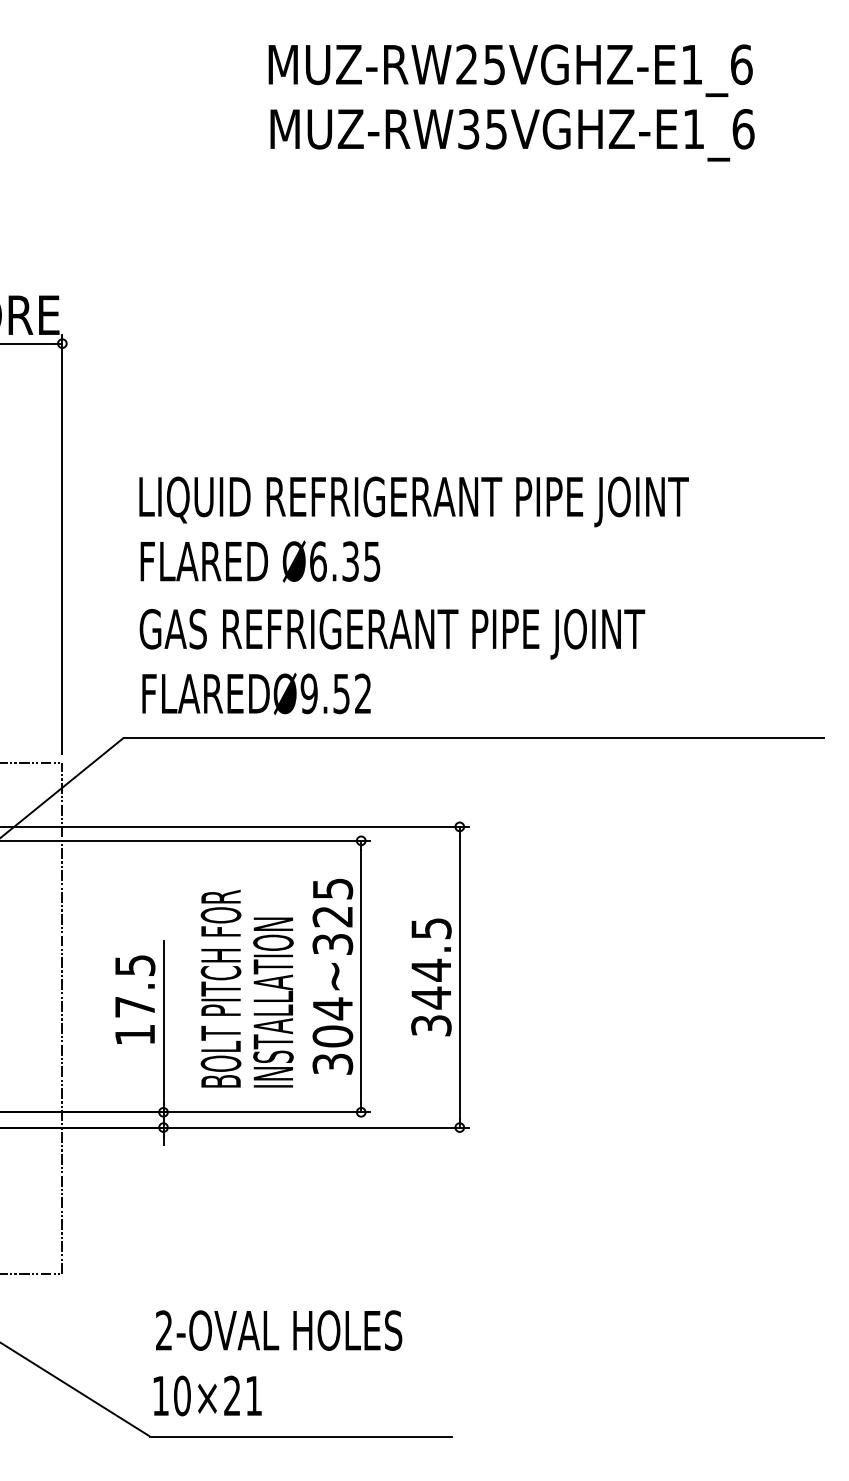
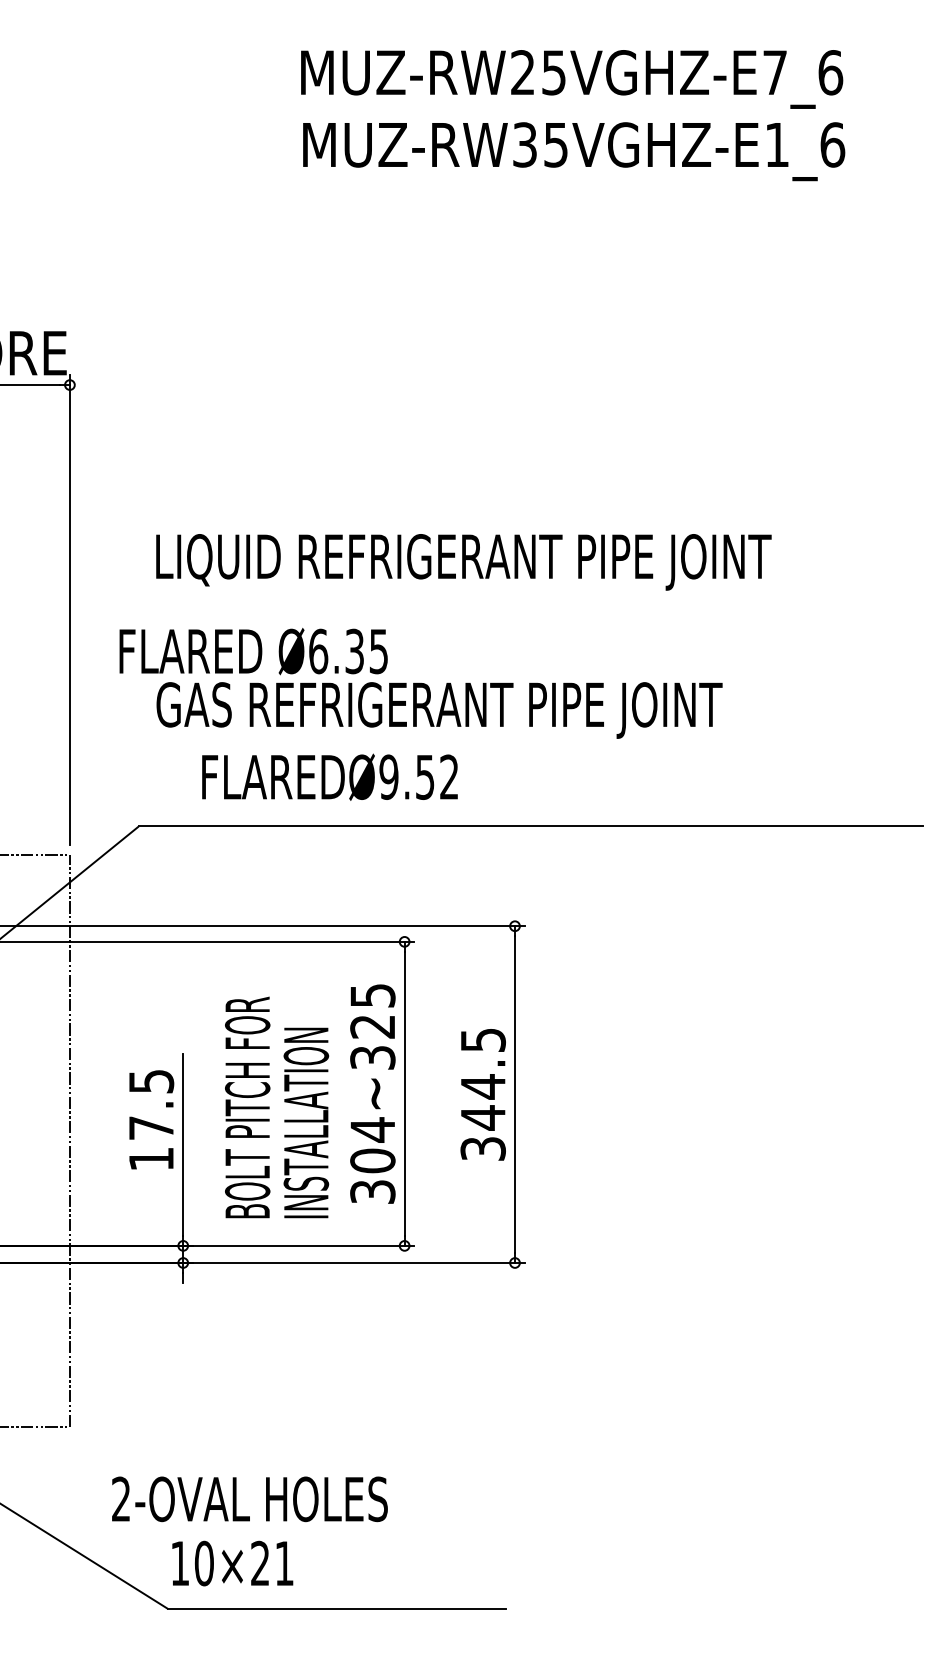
text: (691, 64) -> (774, 72), MUZ-RW25VGHZ-E1_6 -> MUZ-RW25VGHZ-E7_6
text: (260, 561) -> (253, 651), moved
text: (256, 693) -> (329, 776), moved
text: (279, 1330) -> (250, 1499), moved

